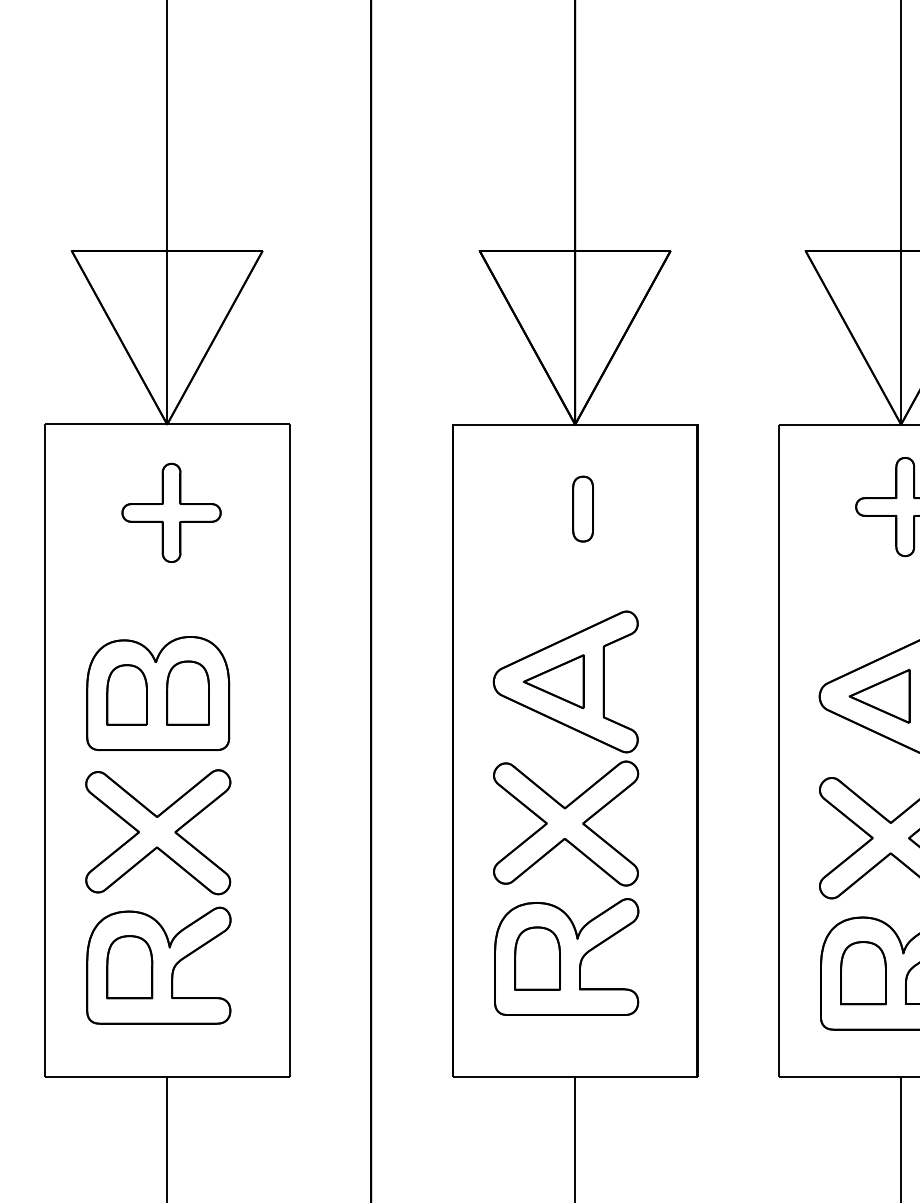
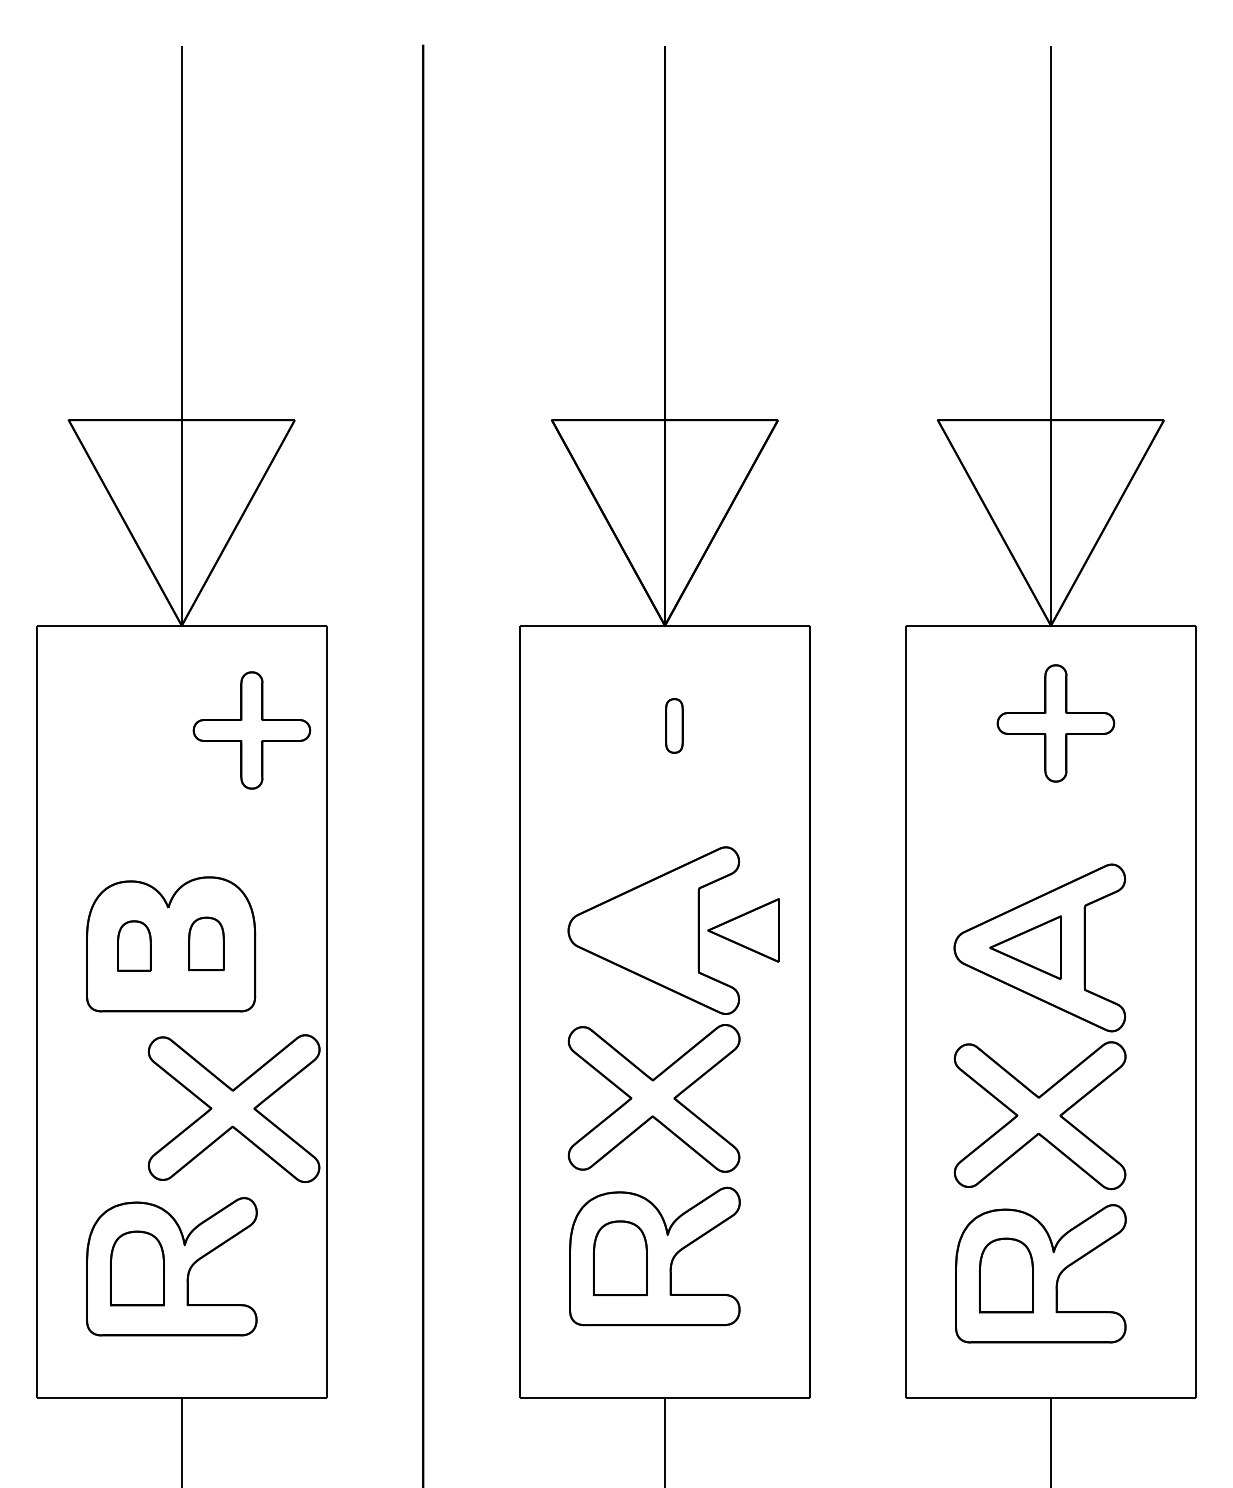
part: (583, 508) -> (674, 725), size x0.7
part: (171, 512) -> (251, 730), moved
part: (553, 681) -> (743, 930), moved
part: (188, 692) -> (206, 943), size x0.7
part: (127, 694) -> (134, 945), size x0.7
part: (157, 832) -> (233, 1108), moved

